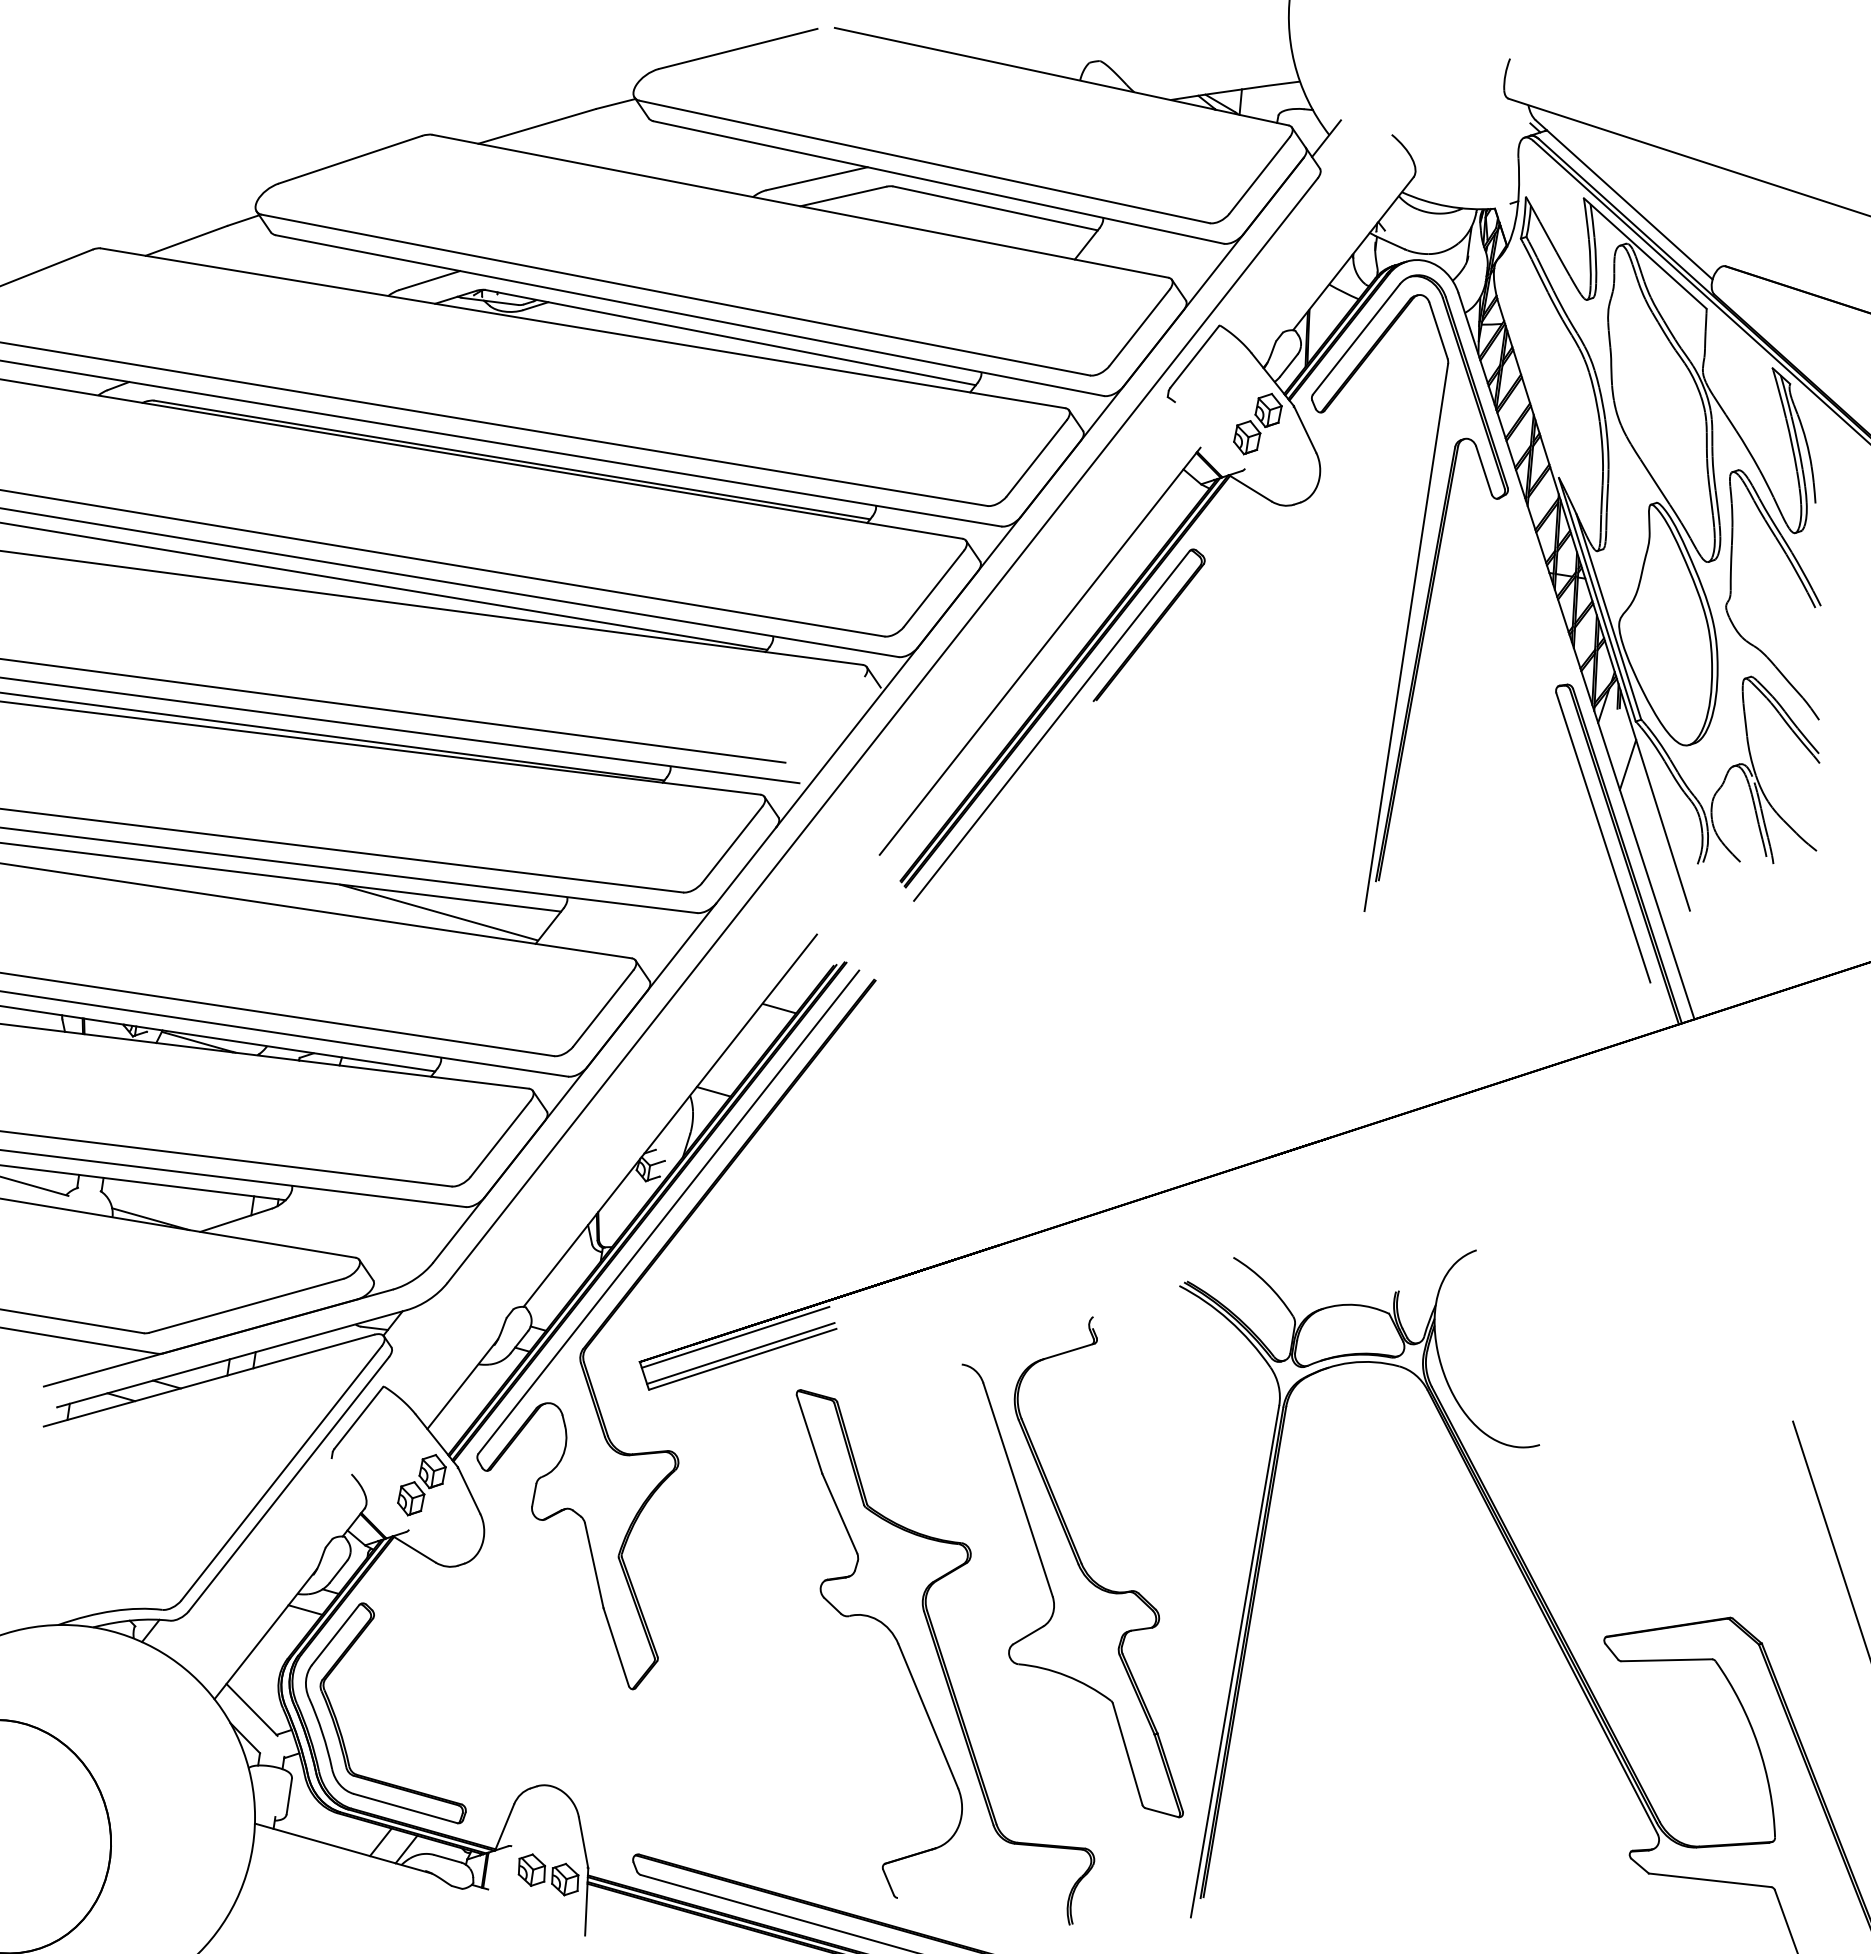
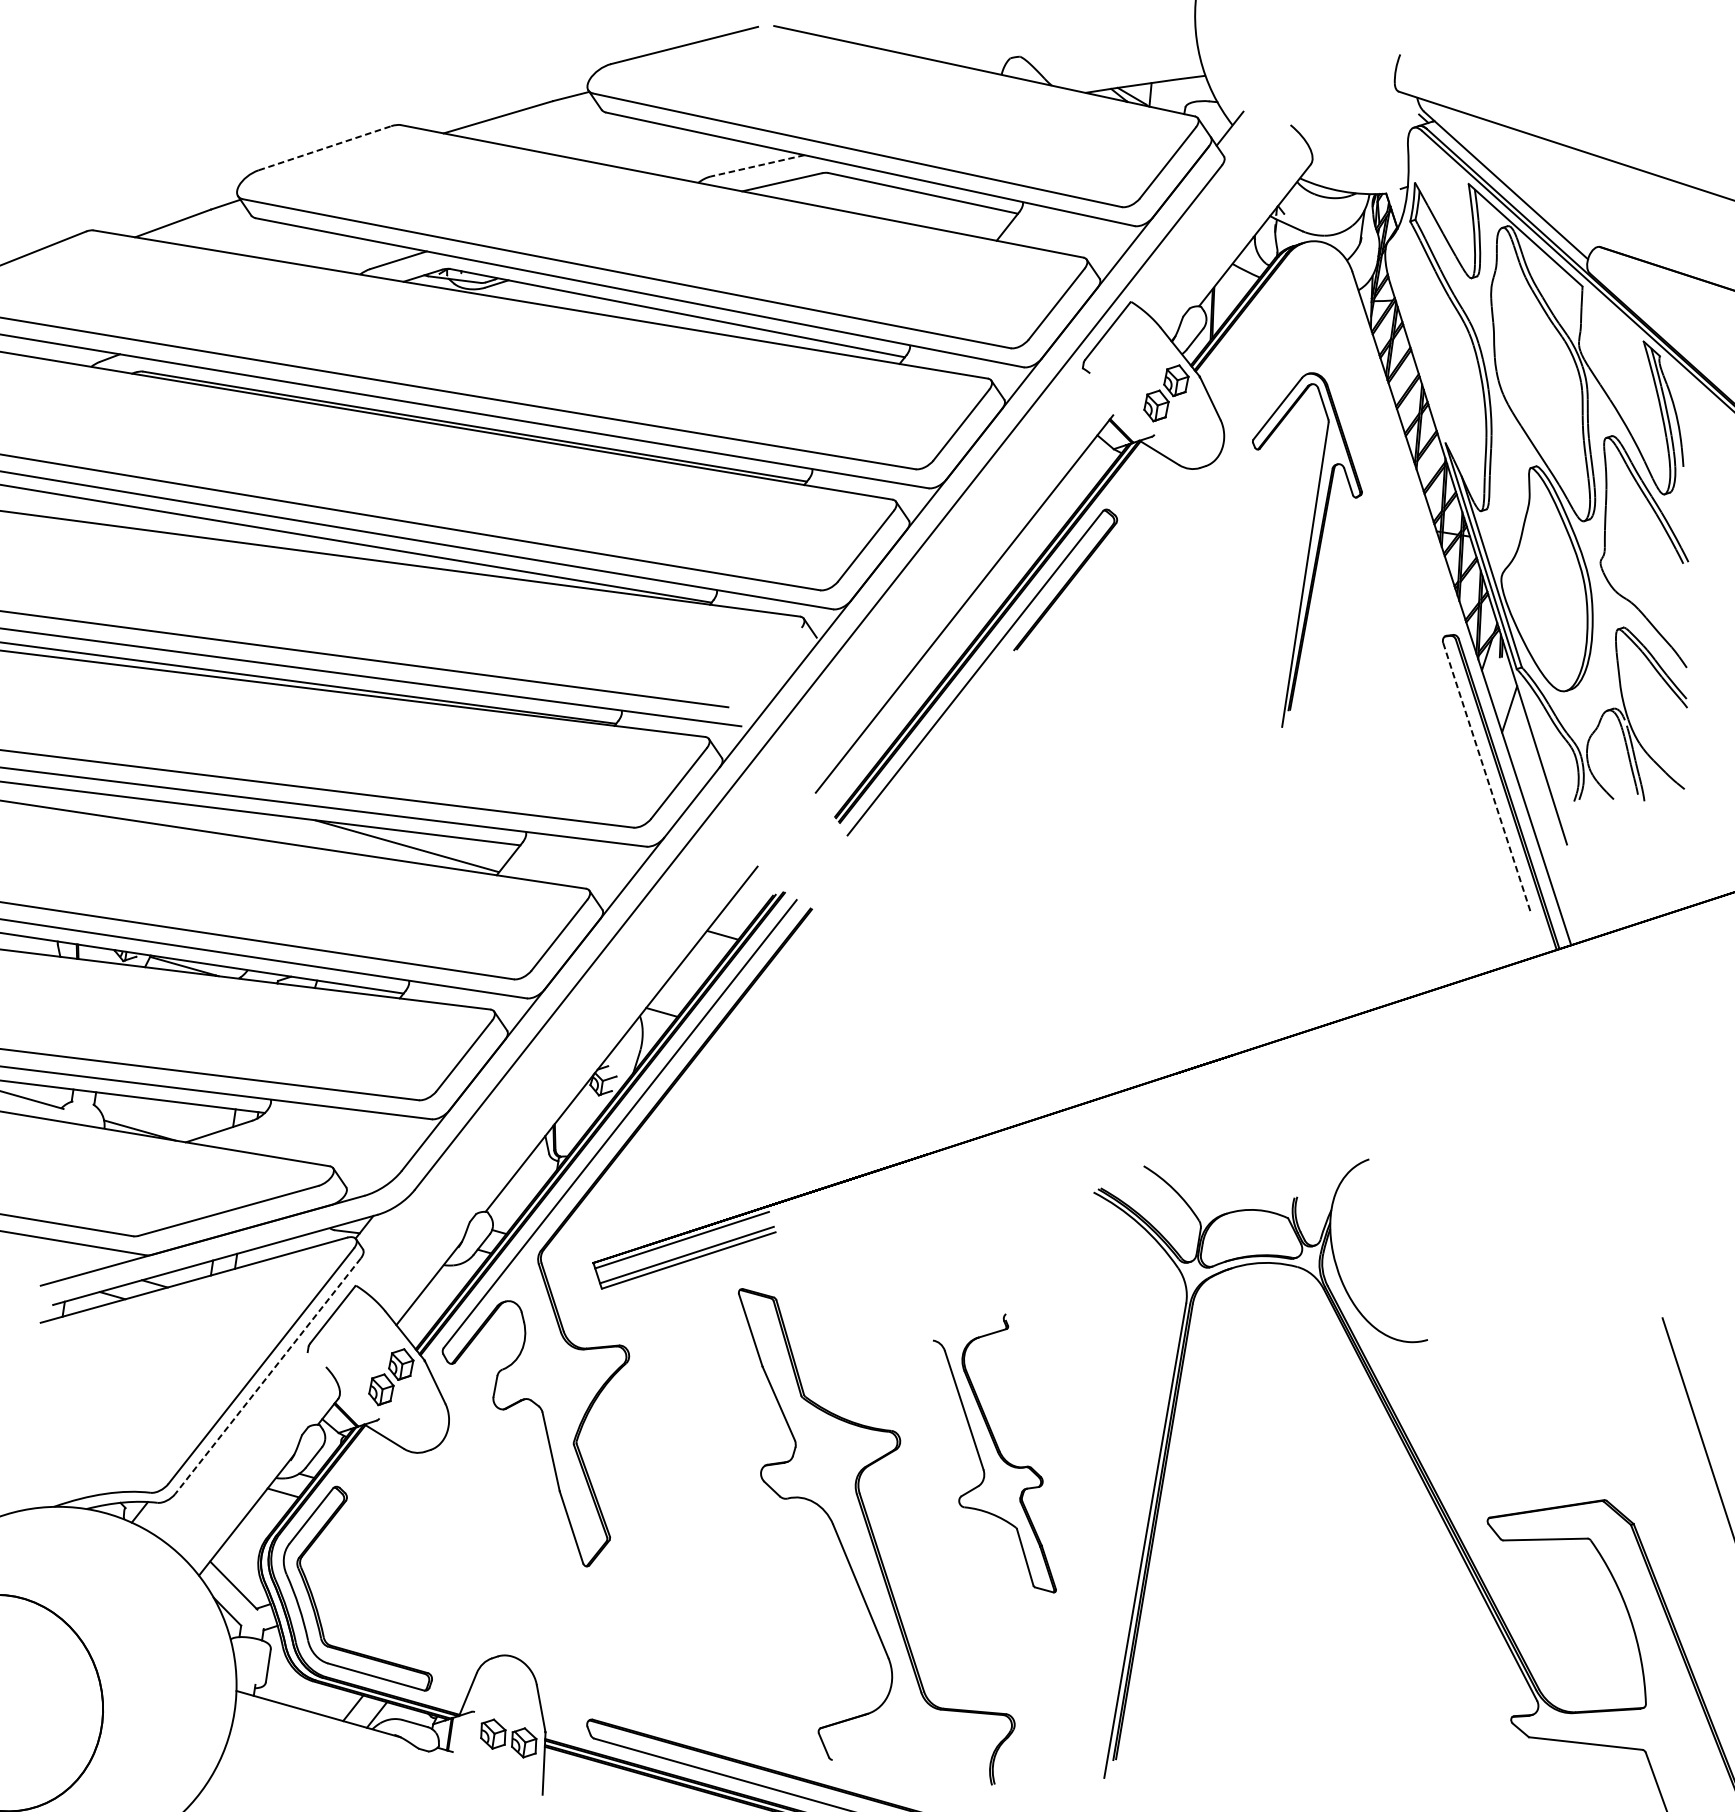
line: (350, 159) -> (325, 148), solid -> dashed
line: (817, 178) -> (758, 165), solid -> dashed
part: (1409, 592) -> (1306, 549), size x0.6
line: (1603, 837) -> (1486, 776), solid -> dashed
line: (289, 1484) -> (268, 1376), solid -> dashed
part: (1072, 1567) -> (994, 1453), size x0.6

